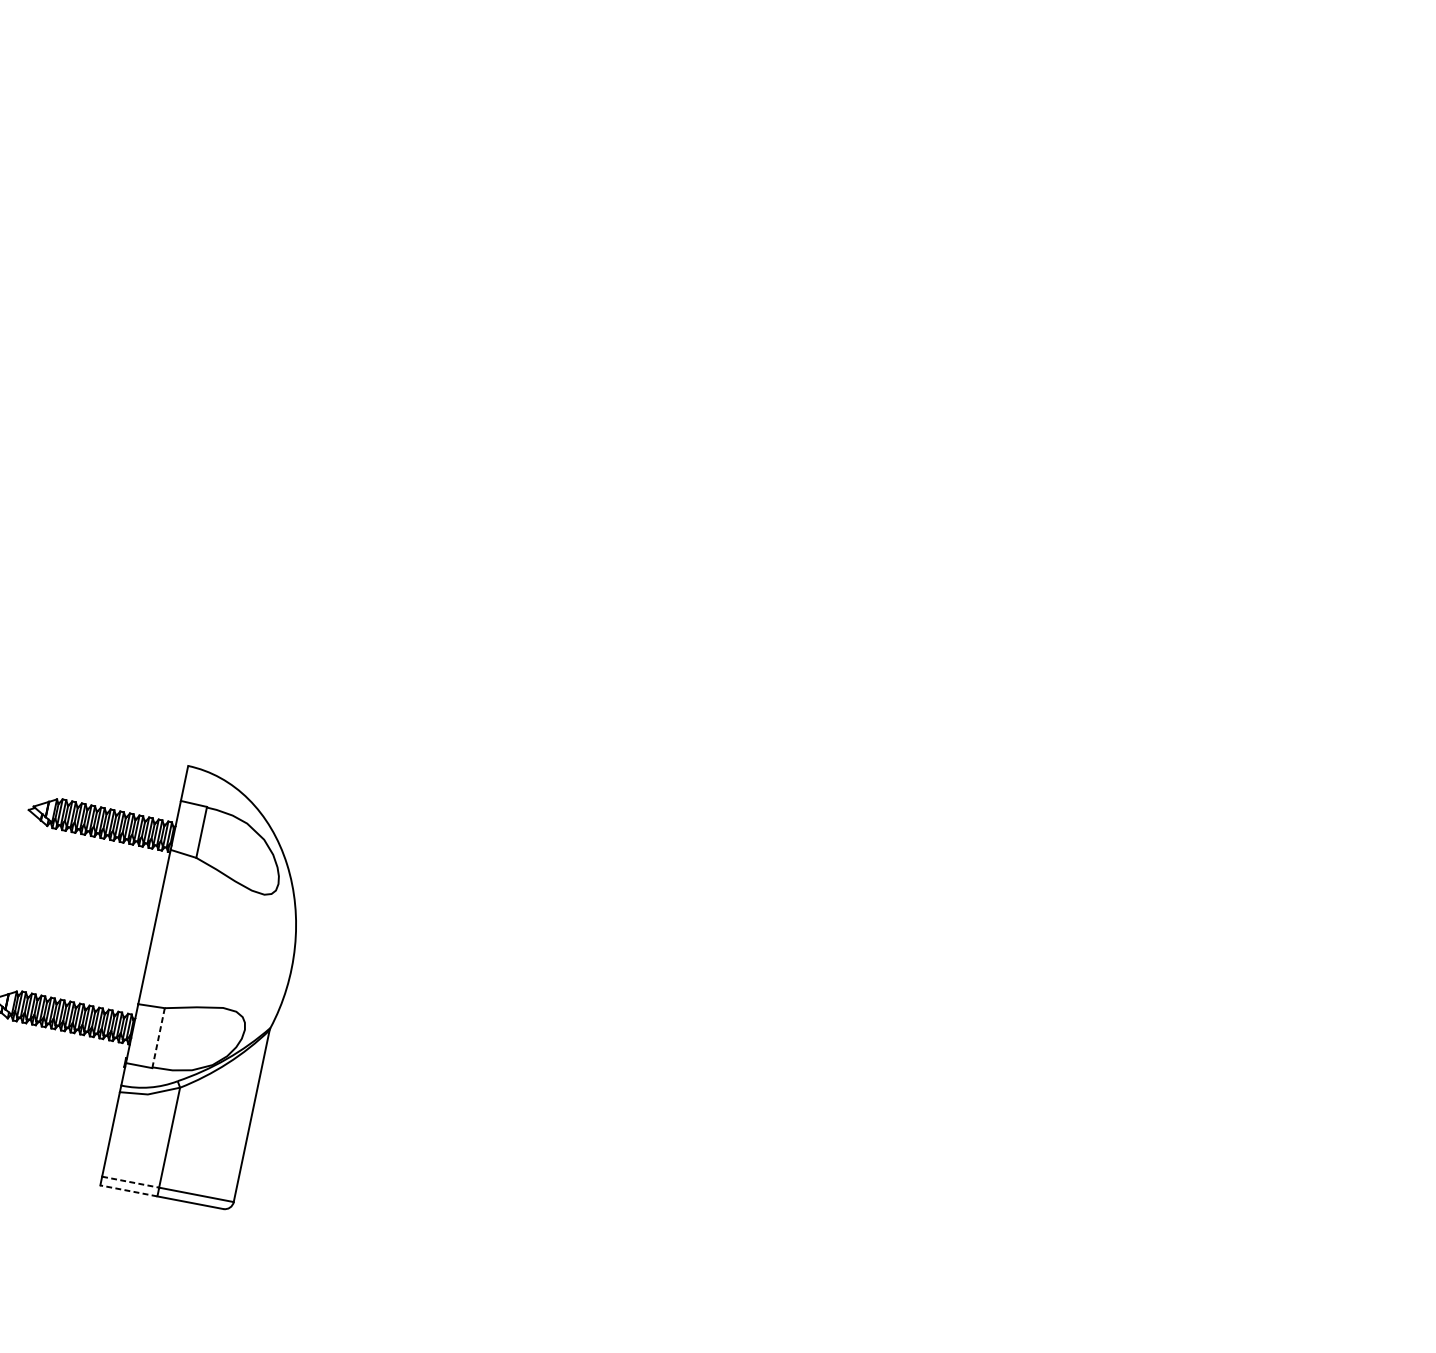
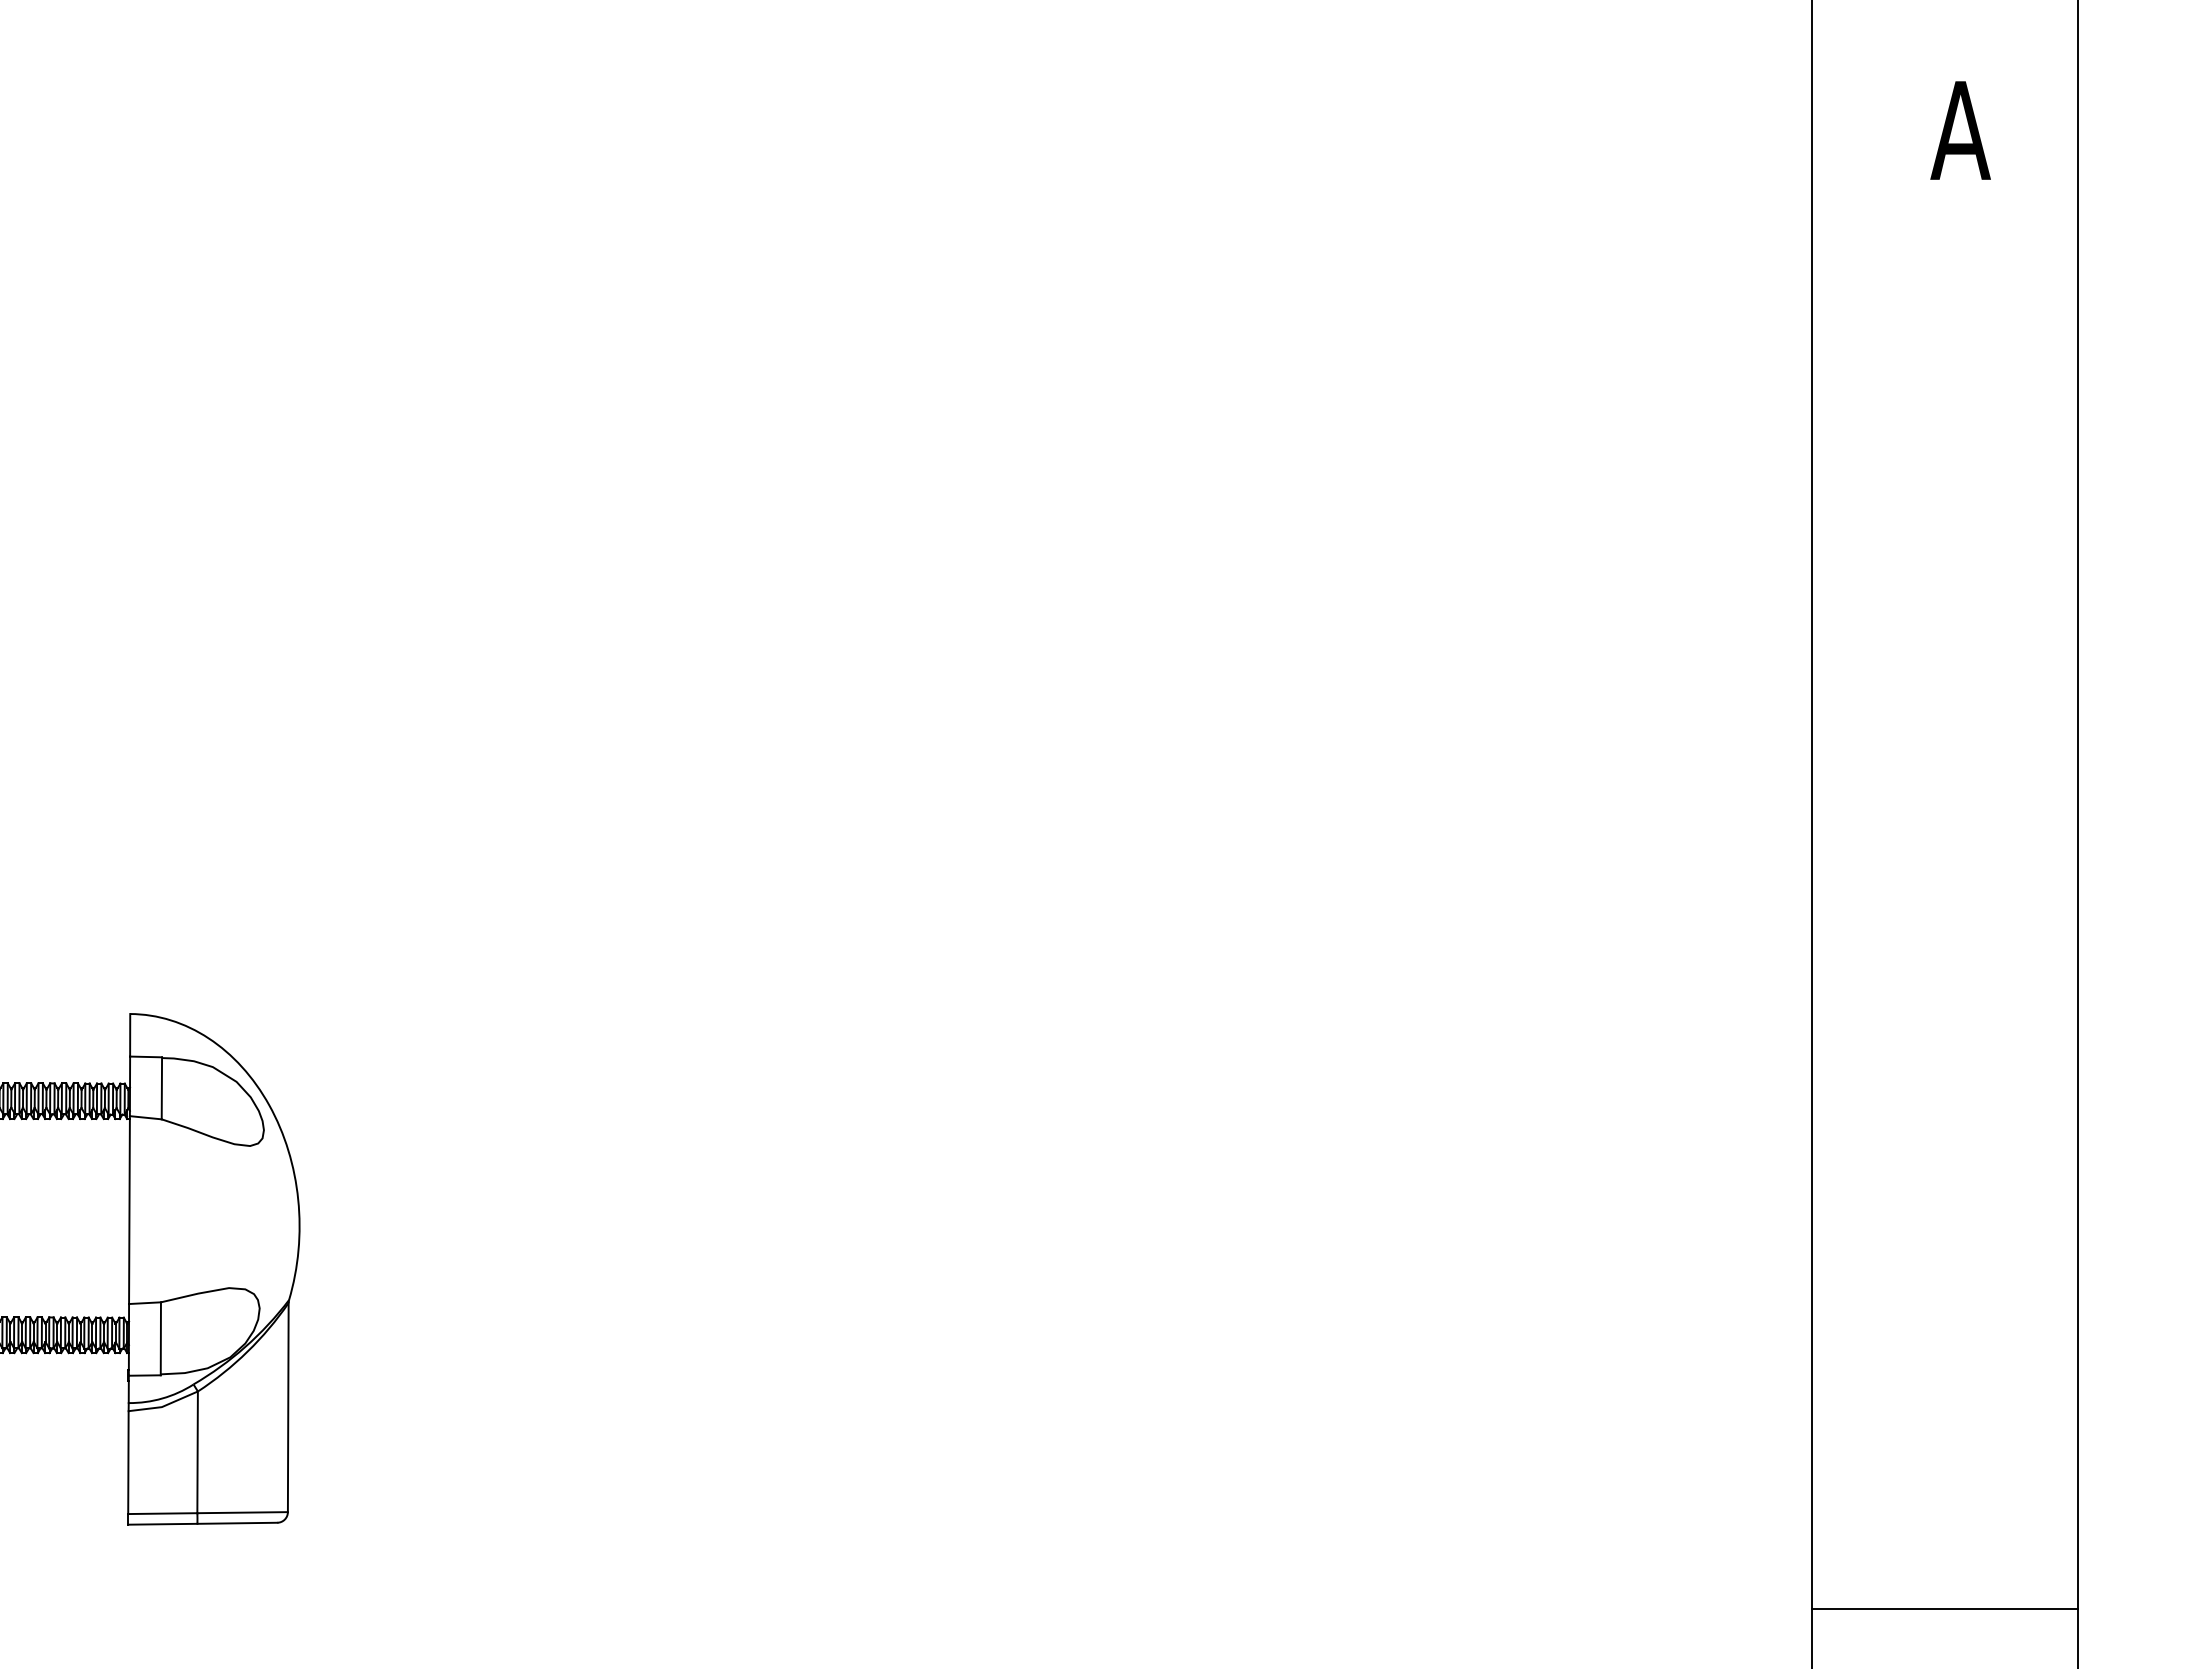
line: (158, 1038) -> (160, 1339), dashed -> solid
line: (130, 1182) -> (162, 1513), dashed -> solid
line: (128, 1191) -> (162, 1524), dashed -> solid

